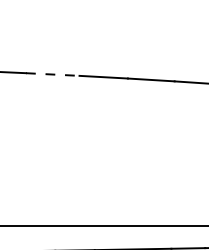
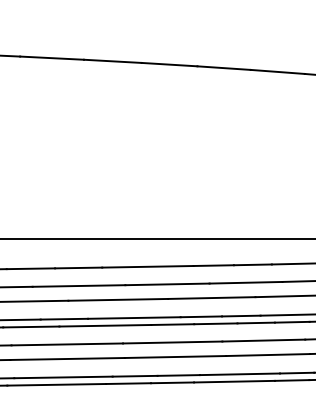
line: (53, 74) -> (52, 58), dashed -> solid

